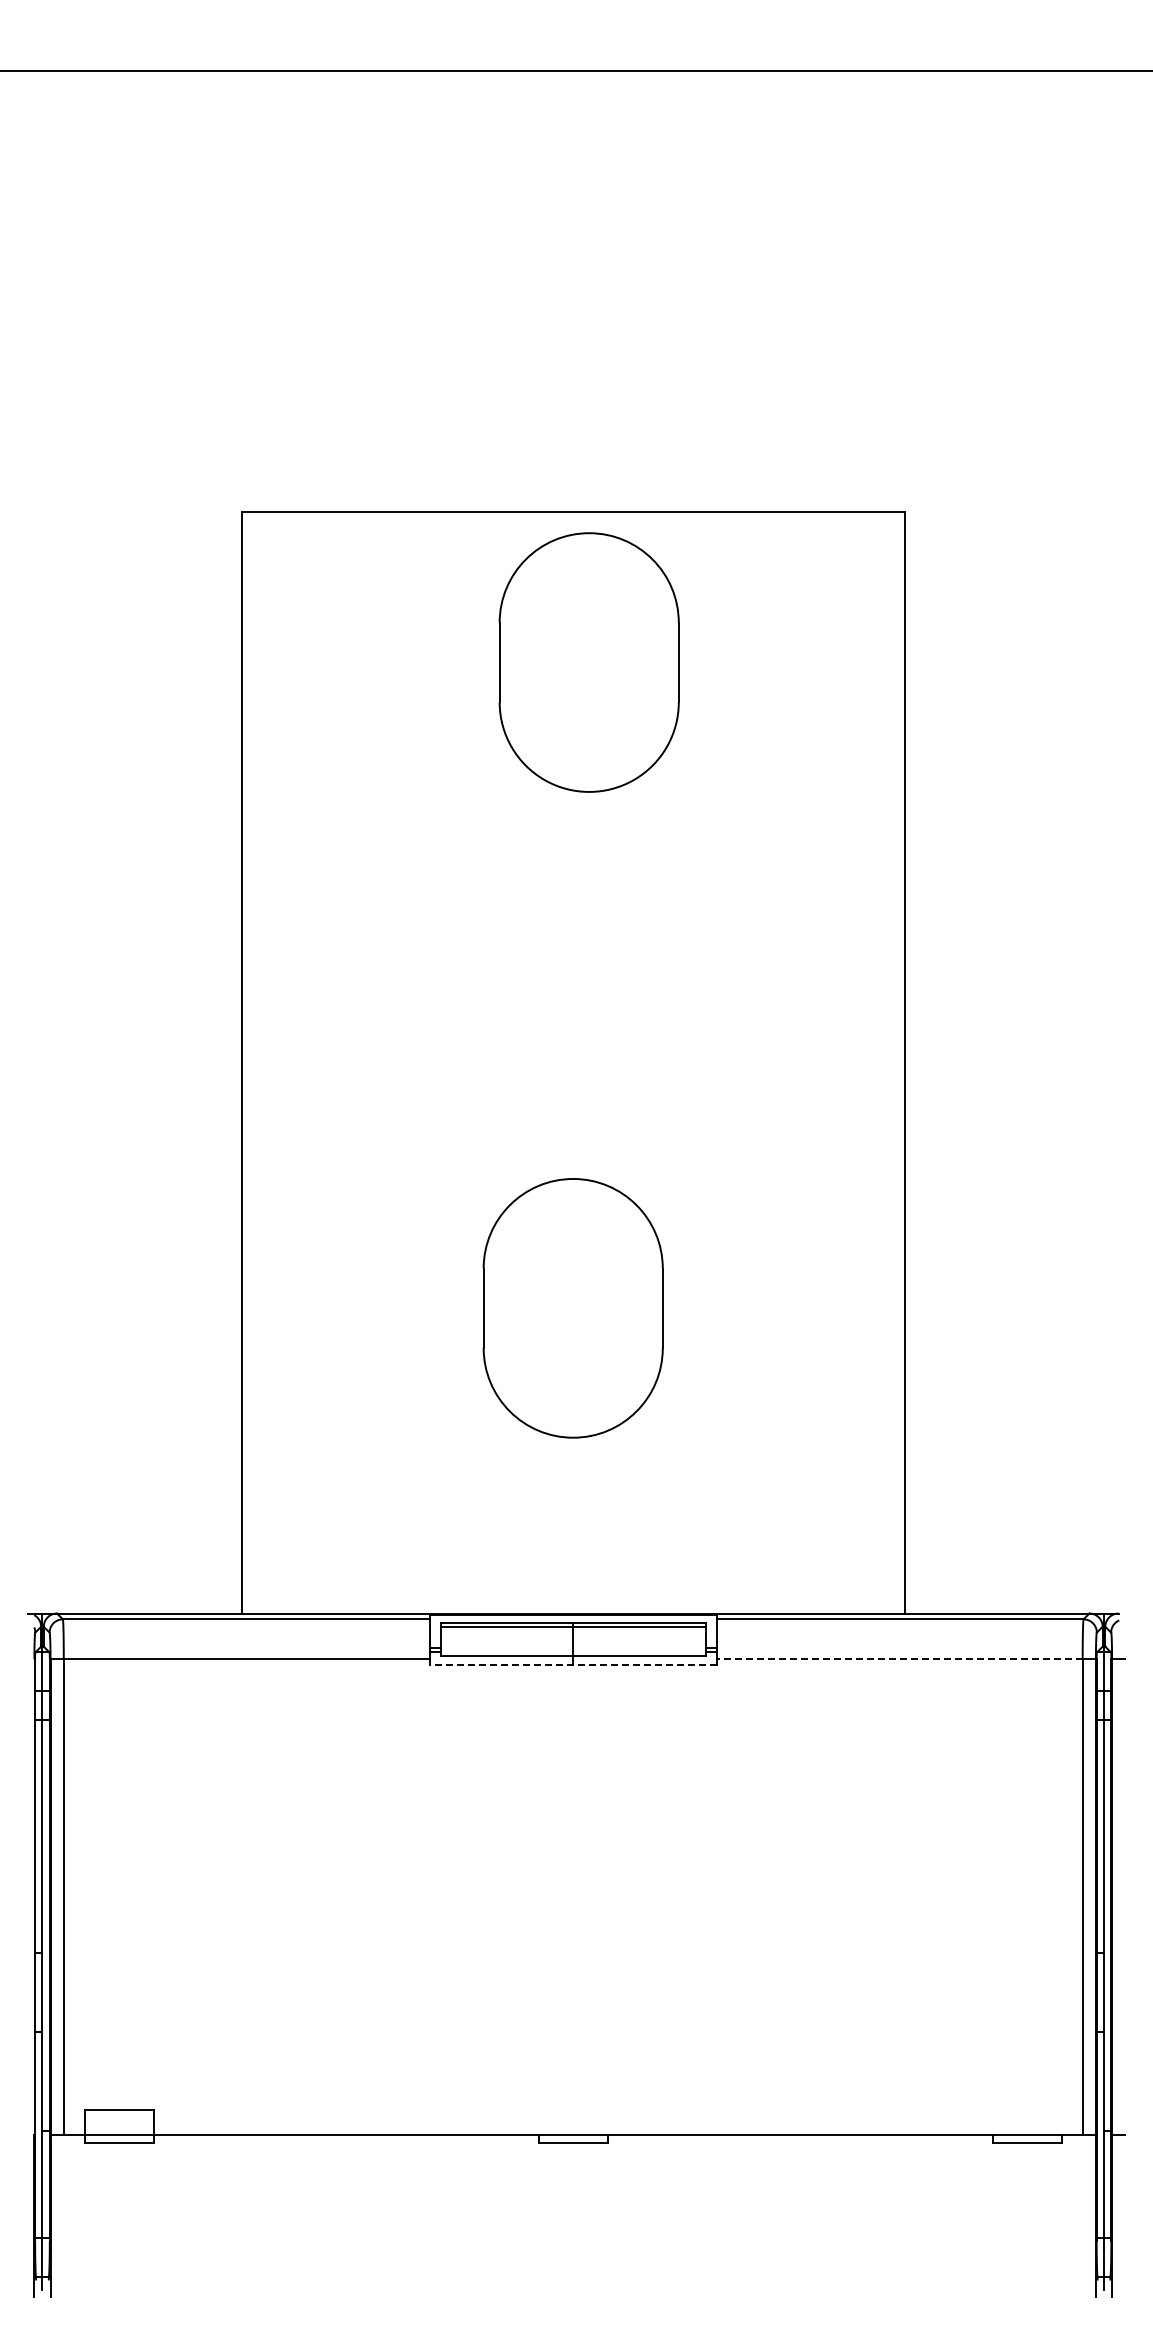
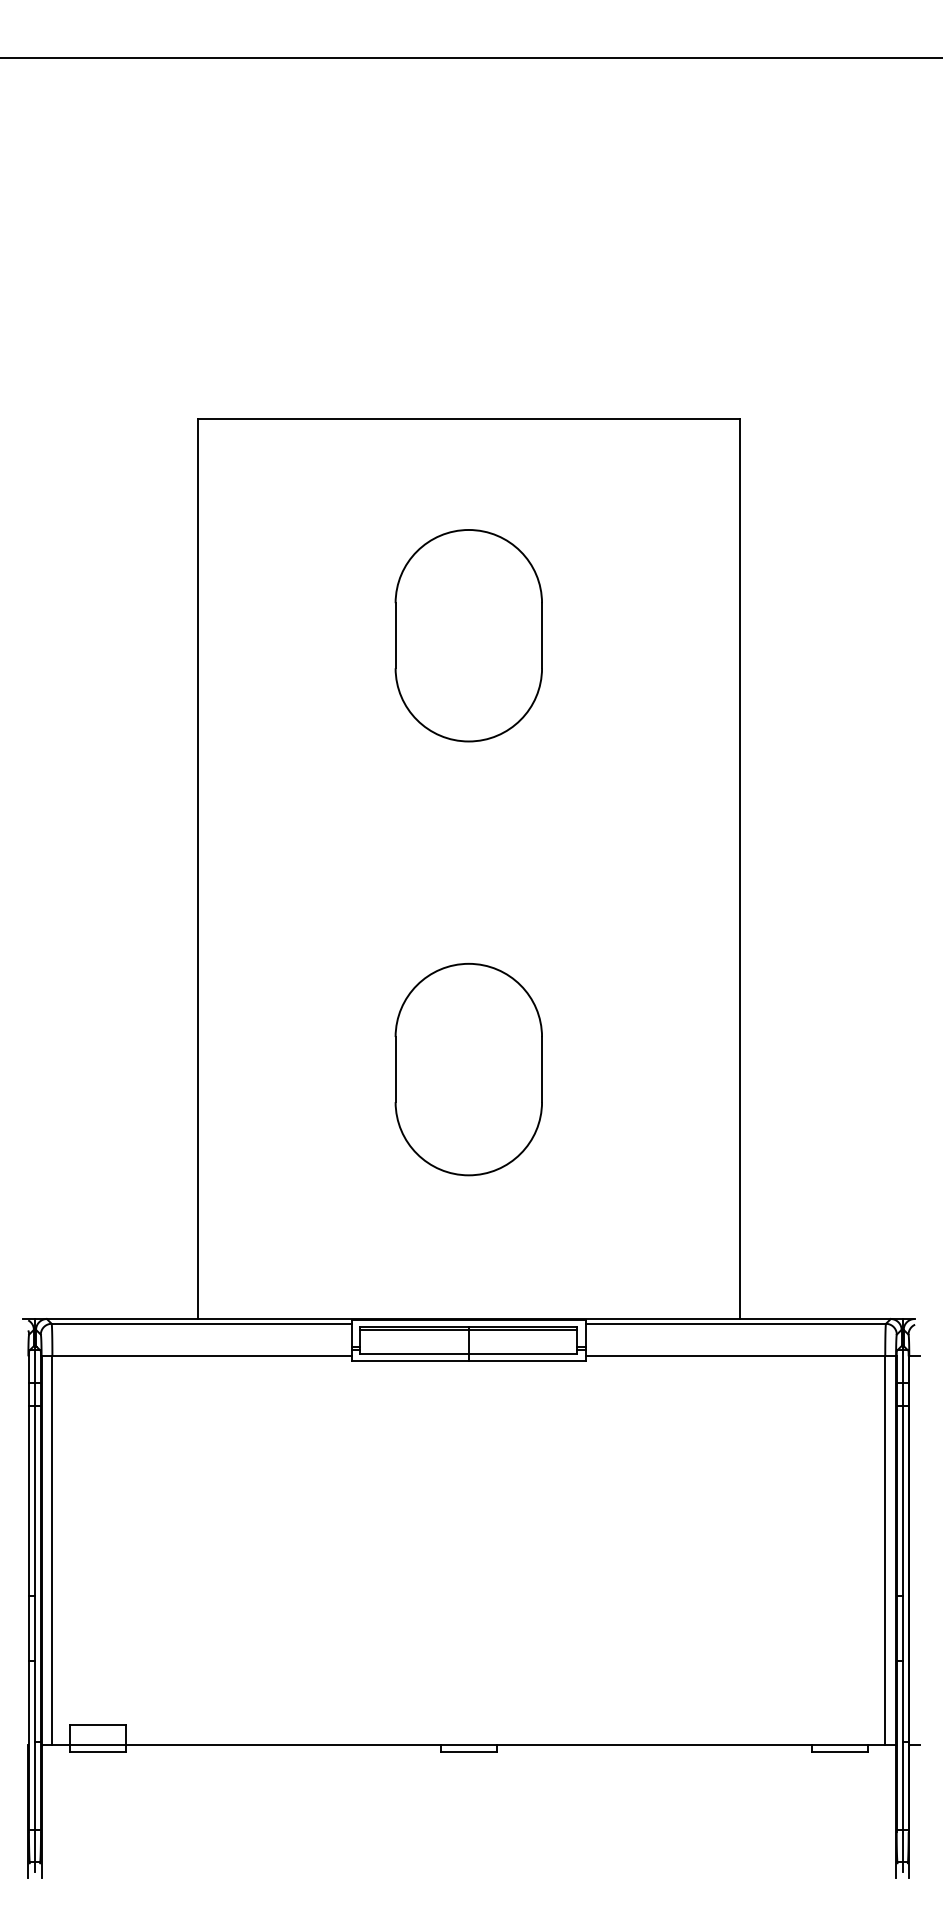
part: (588, 662) -> (468, 635), moved
line: (899, 1659) -> (735, 1356), dashed -> solid
line: (572, 1665) -> (468, 1361), dashed -> solid

